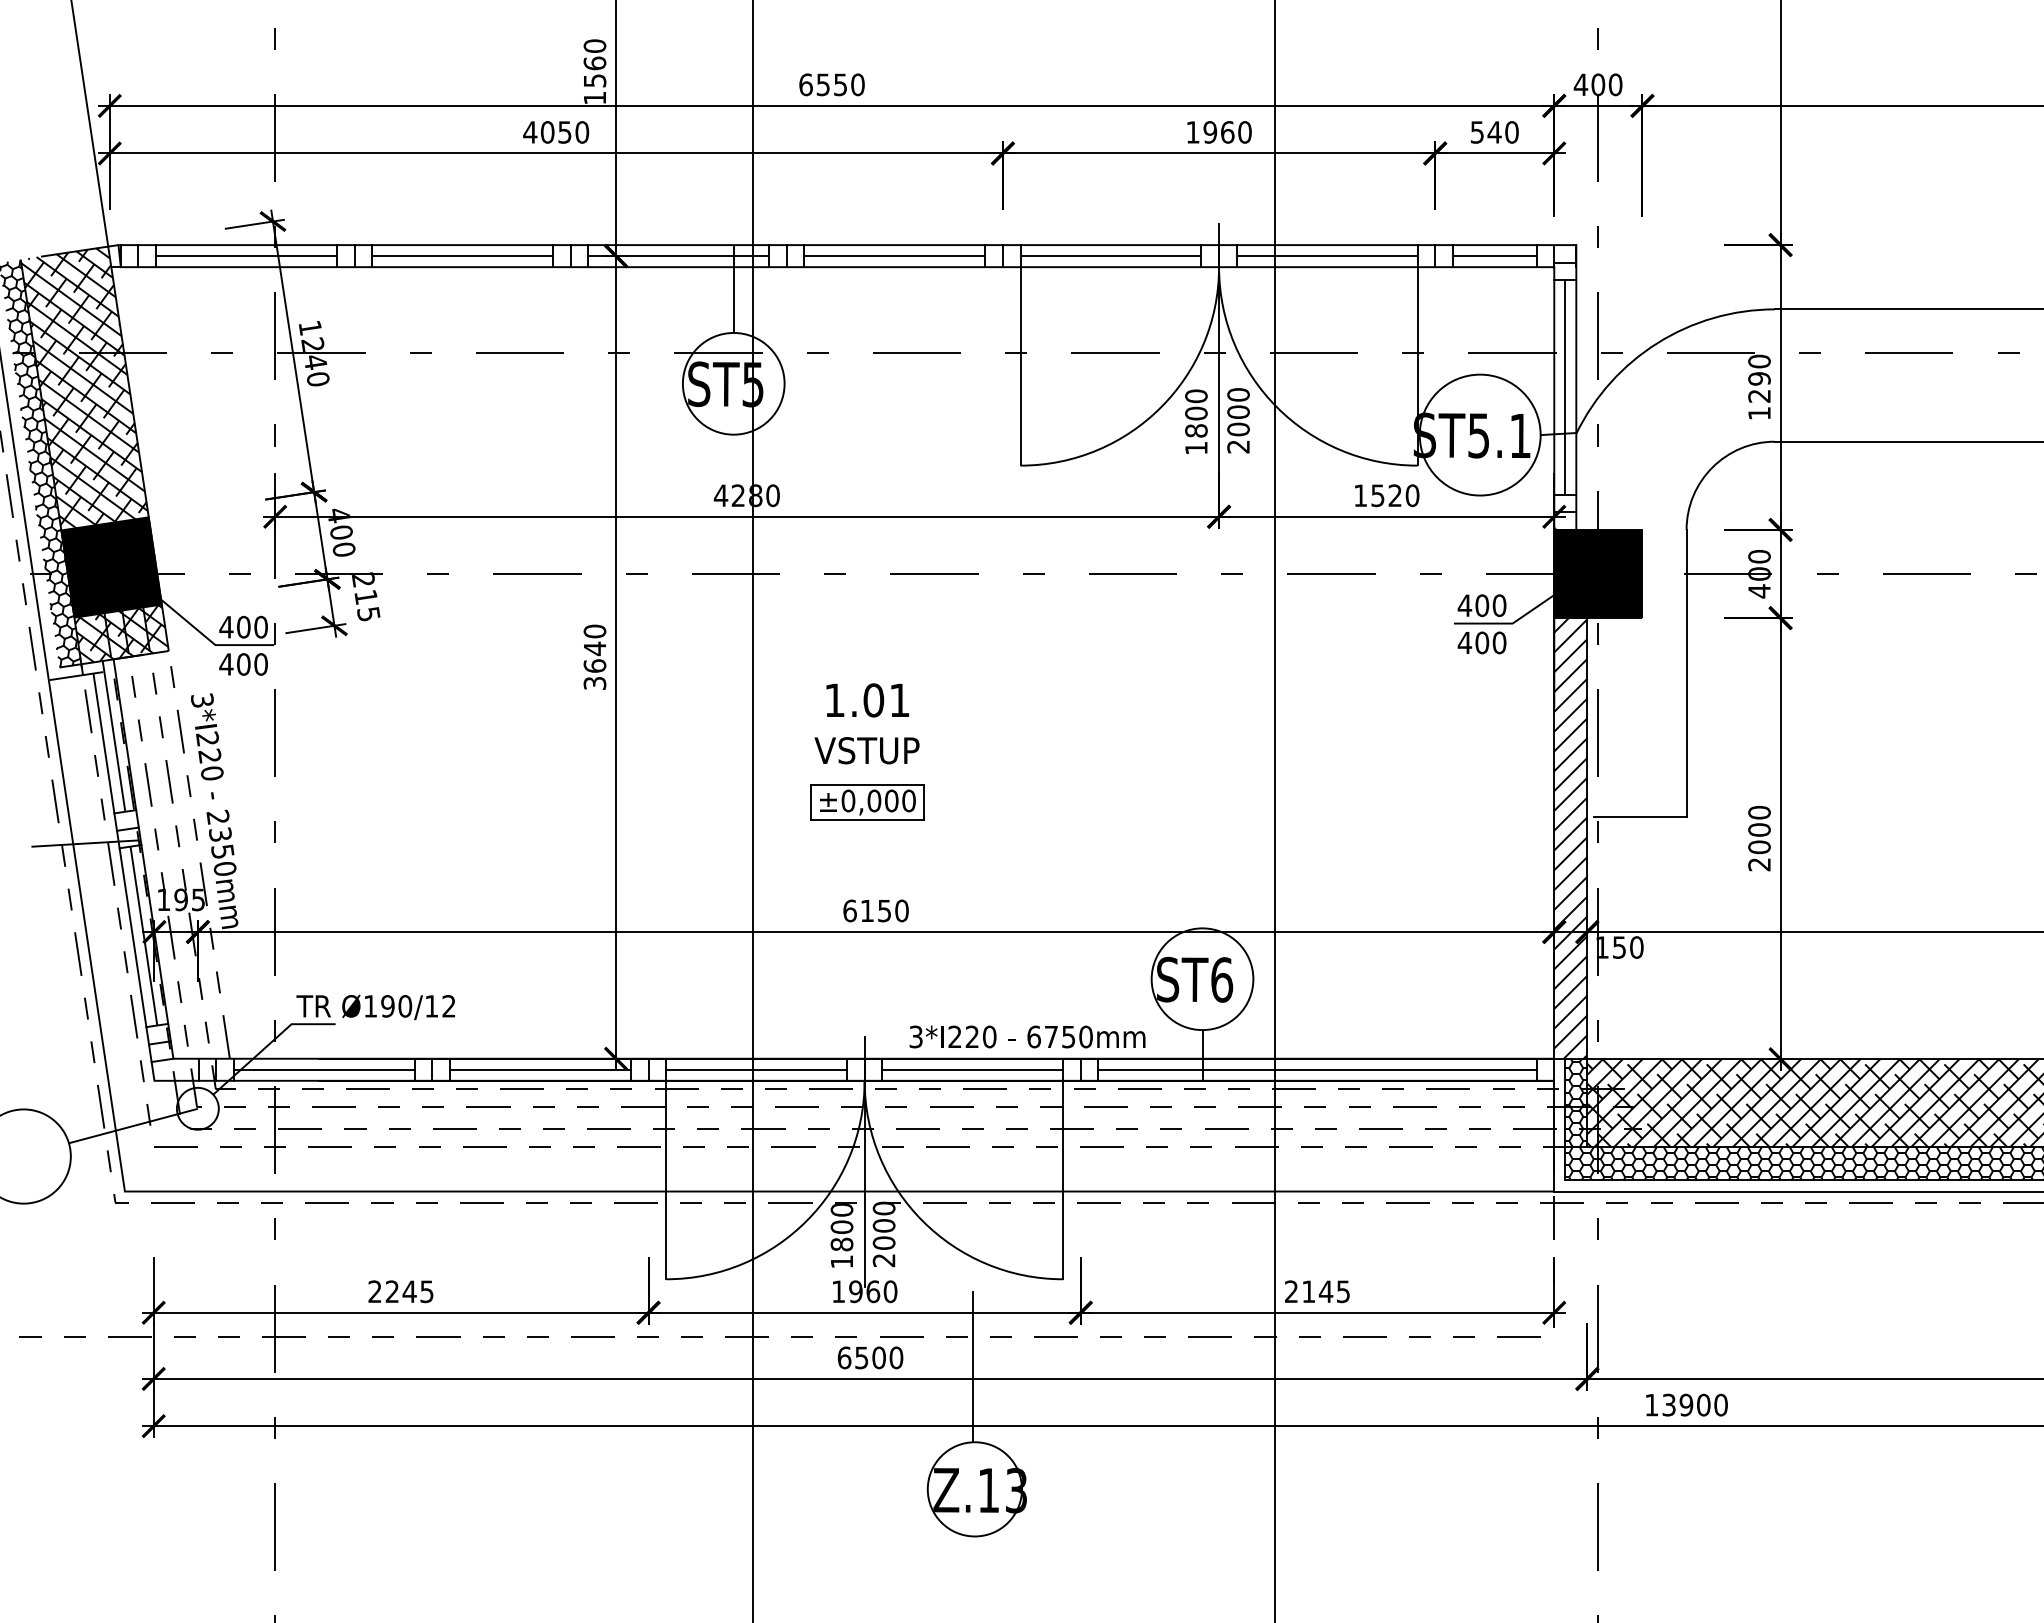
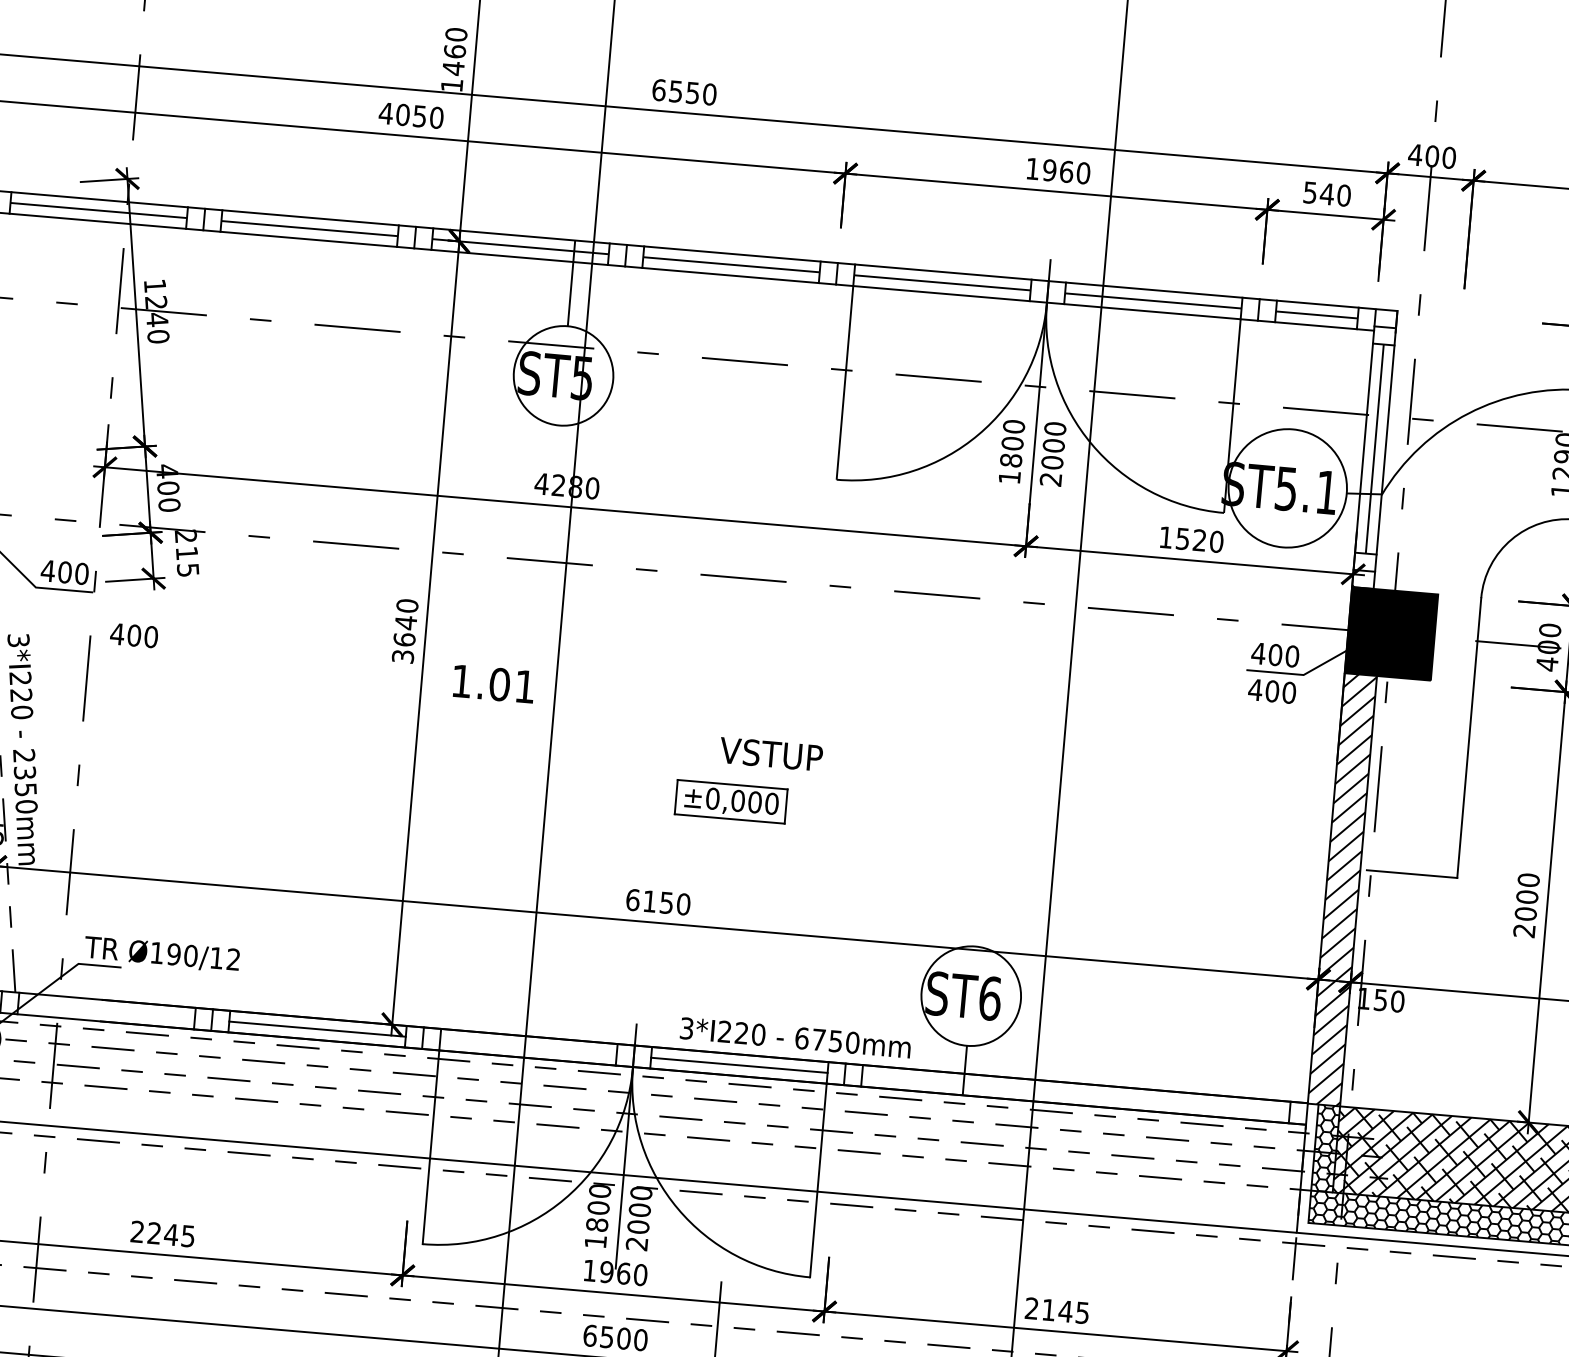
text: (595, 80) -> (454, 68), 1560 -> 1460
text: (243, 664) -> (134, 635), moved
text: (867, 700) -> (493, 684), moved
text: (866, 750) -> (770, 754), moved
part: (867, 802) -> (731, 801), moved
line: (323, 1069) -> (105, 1010), removed
line: (756, 1069) -> (528, 1046), removed
line: (1317, 1069) -> (1075, 1093), removed

